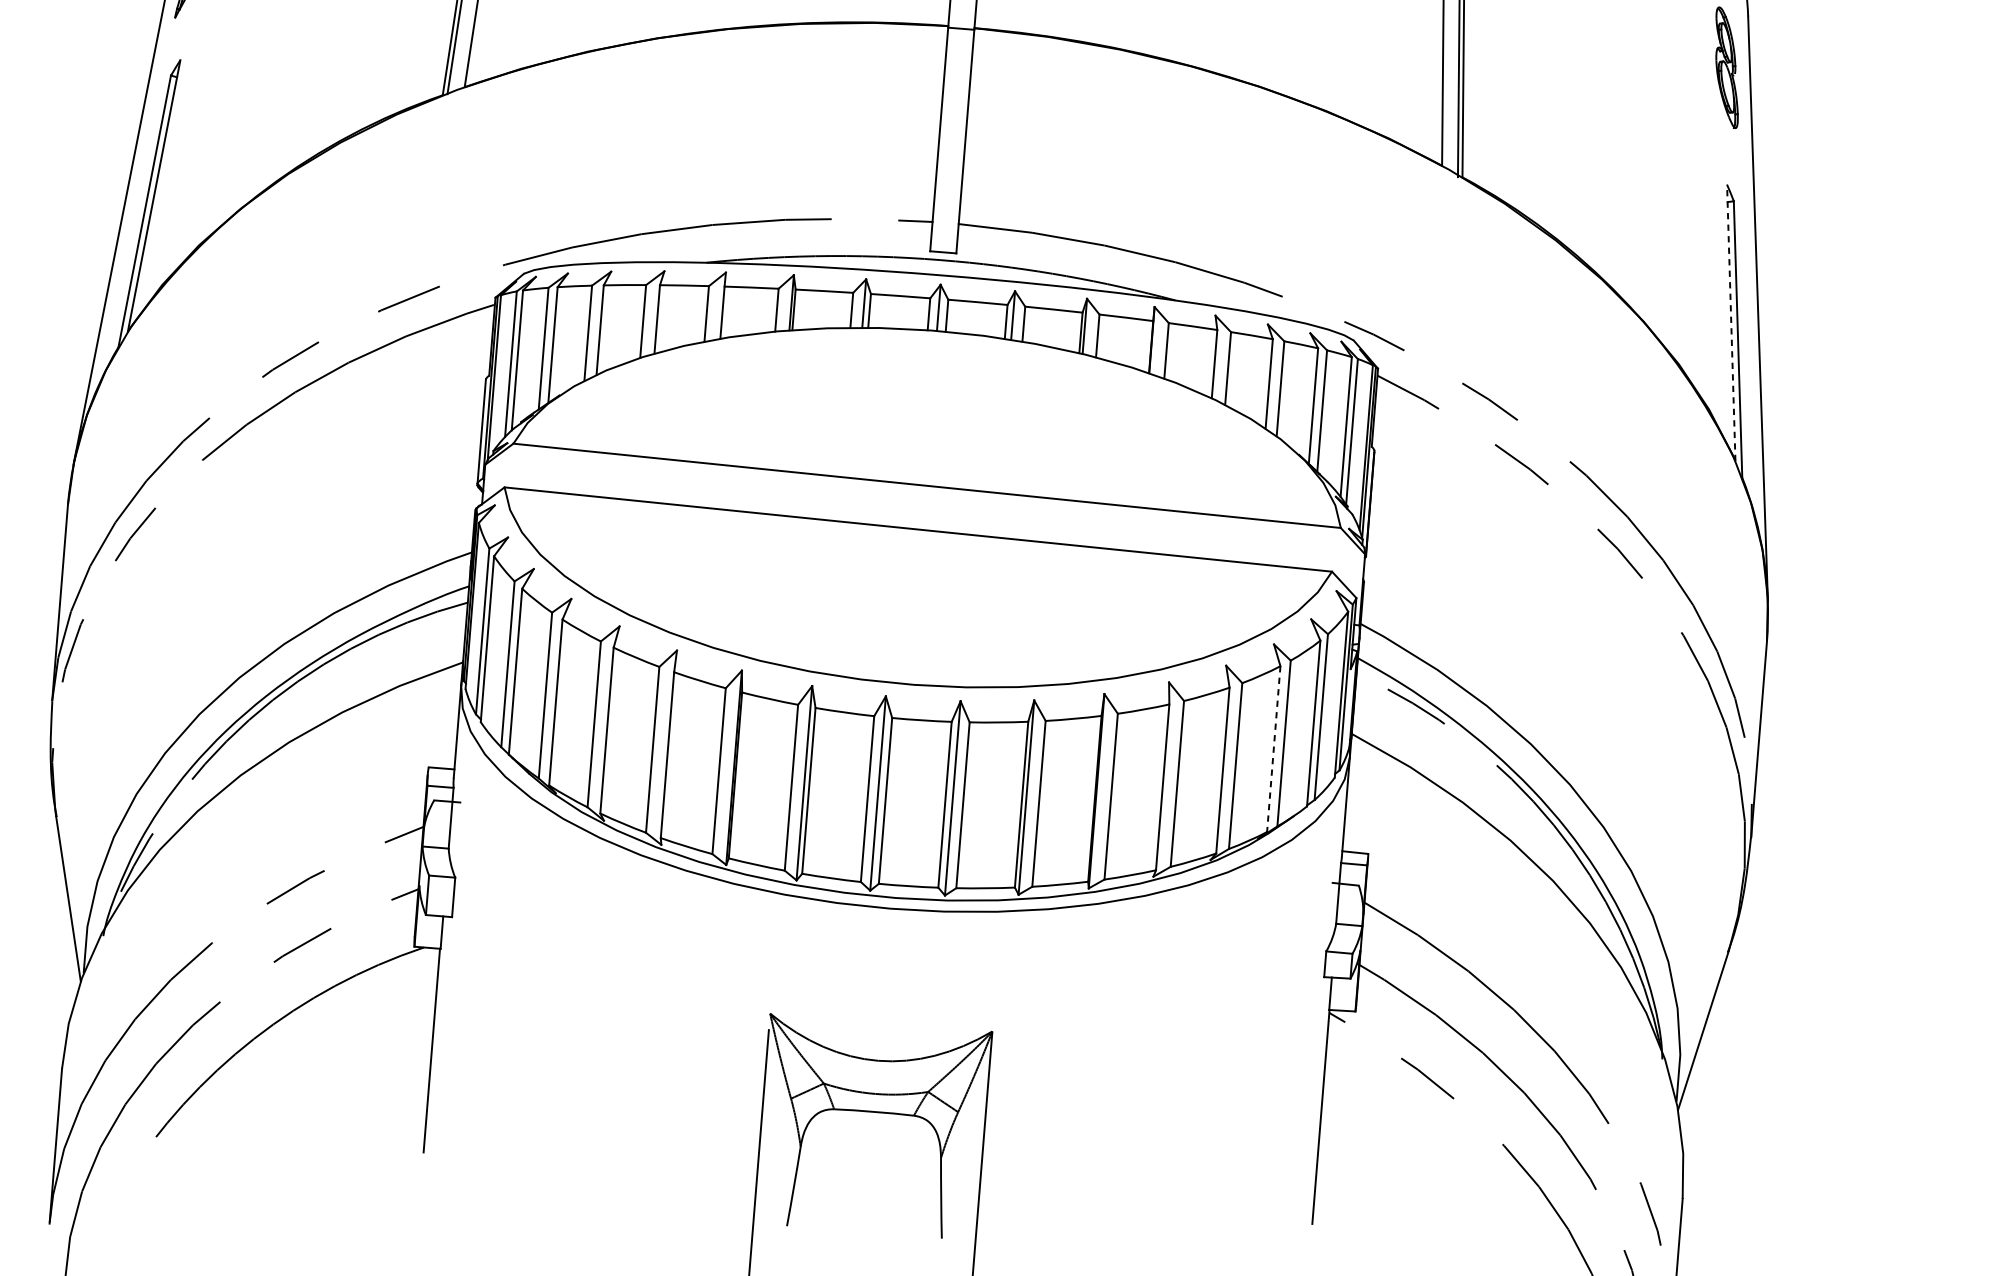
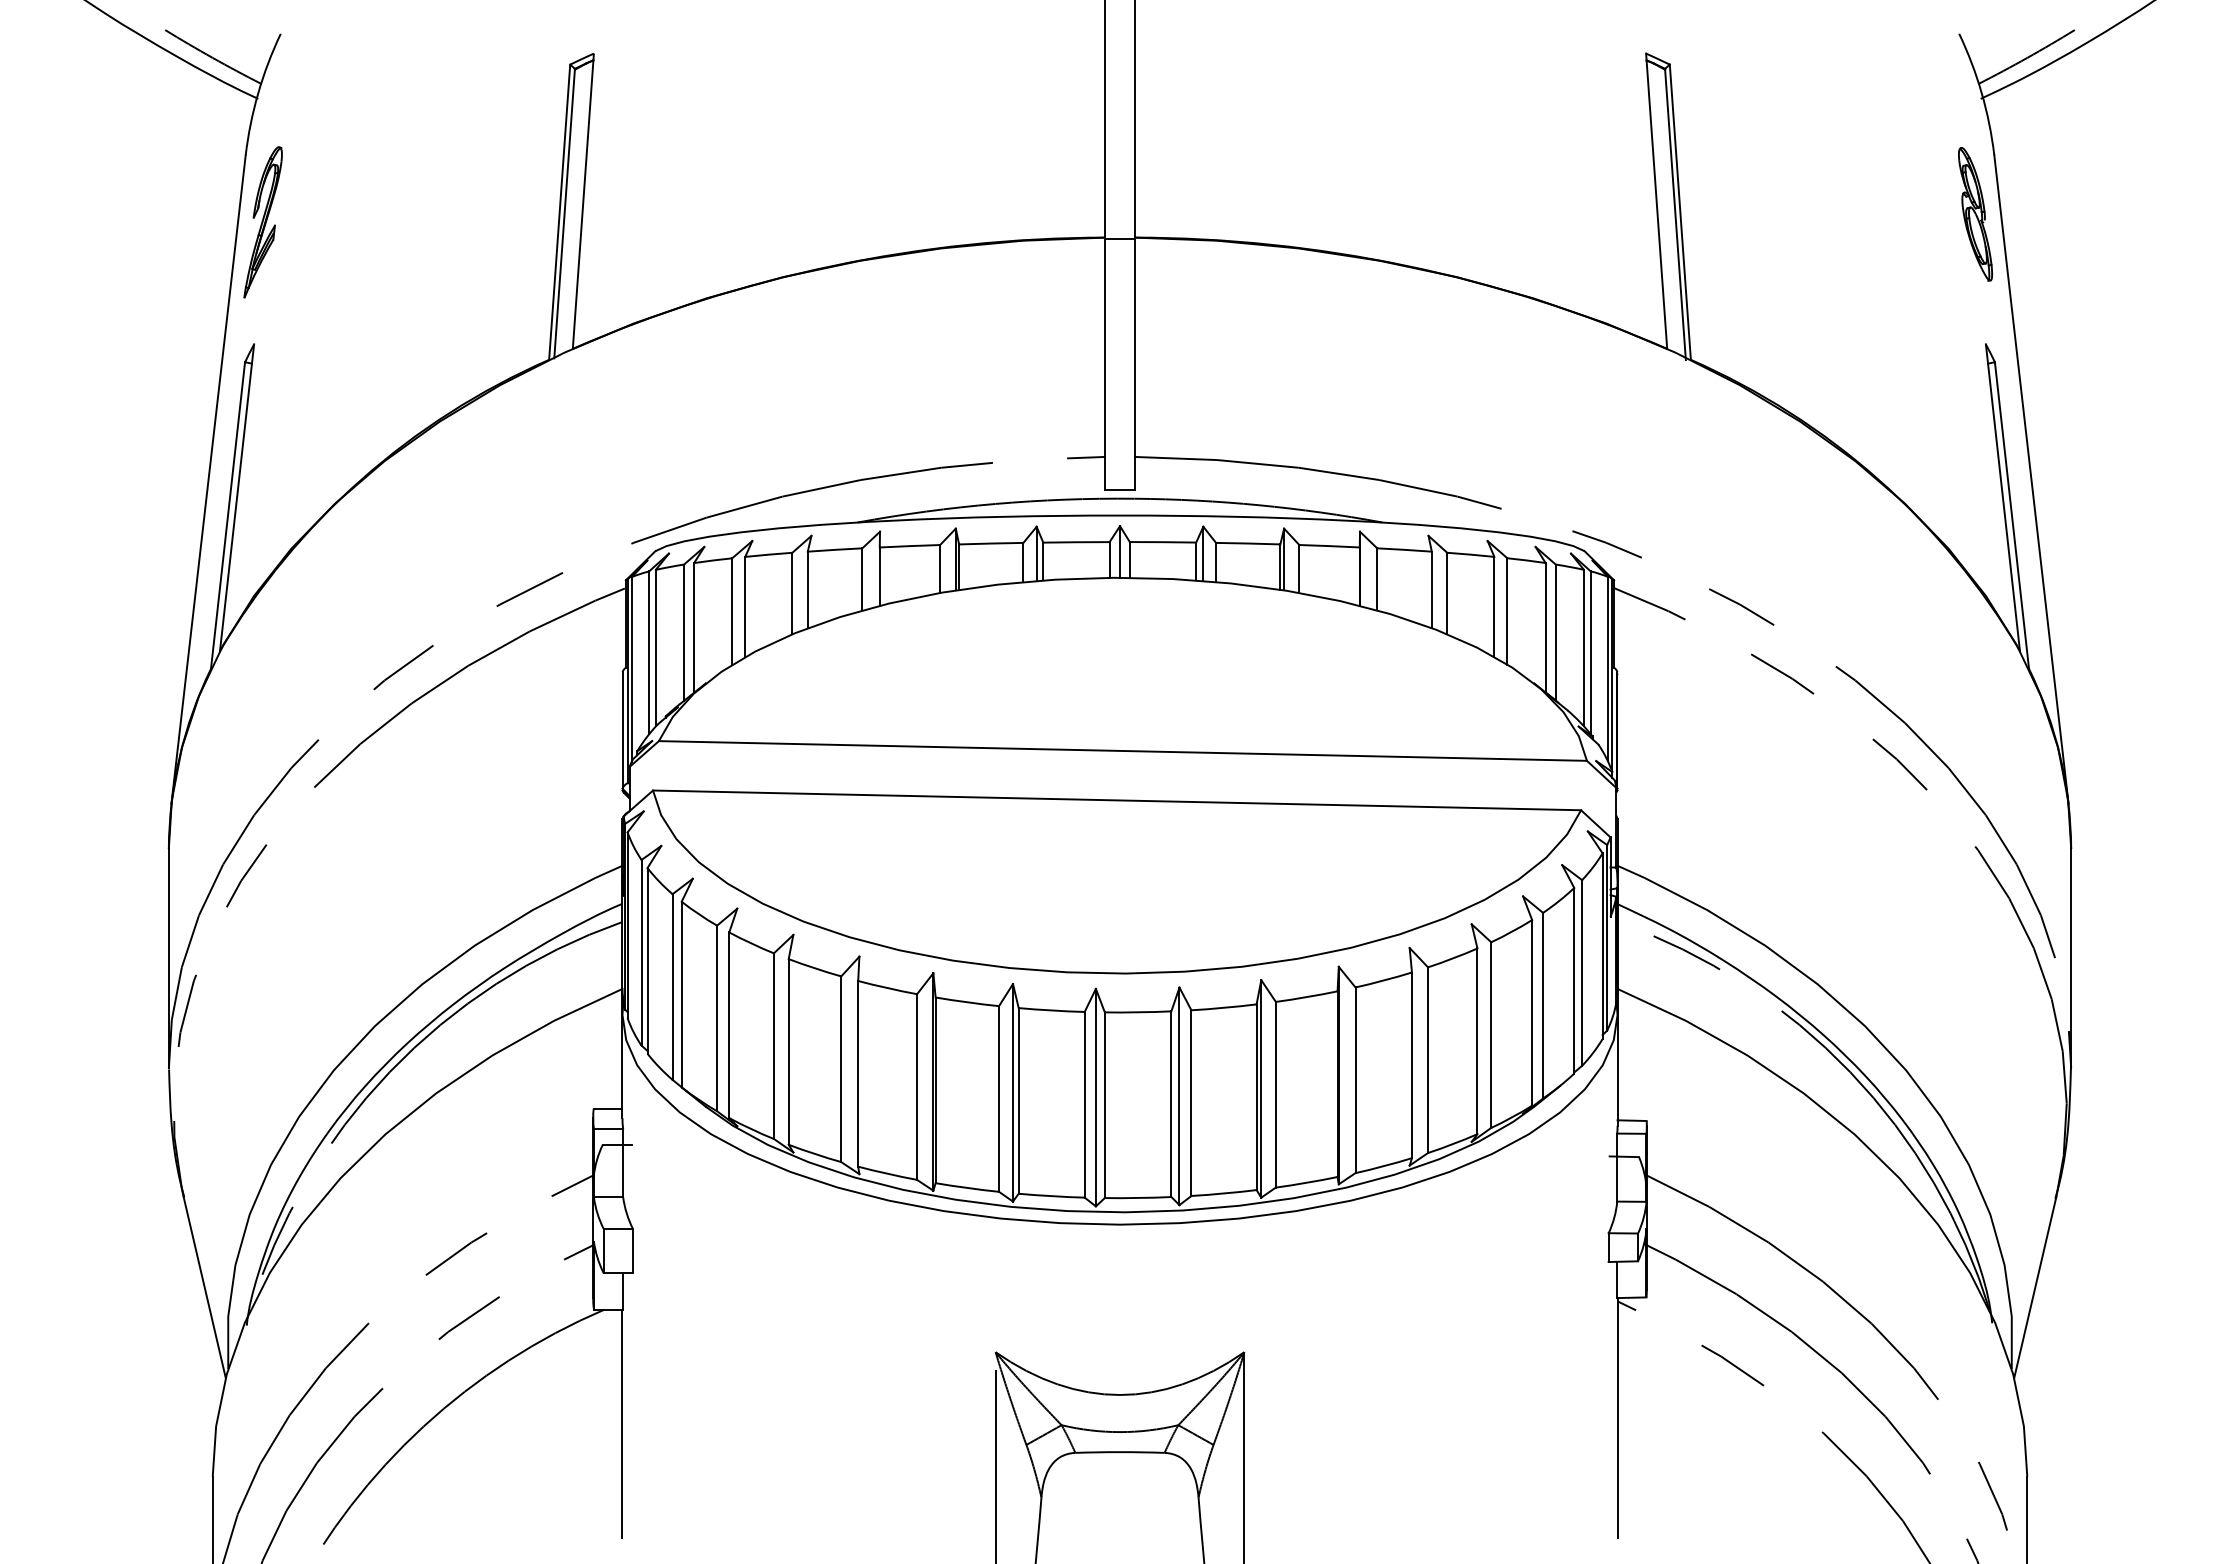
line: (1730, 322) -> (2002, 497), dashed -> solid
line: (1274, 748) -> (1532, 1012), dashed -> solid

